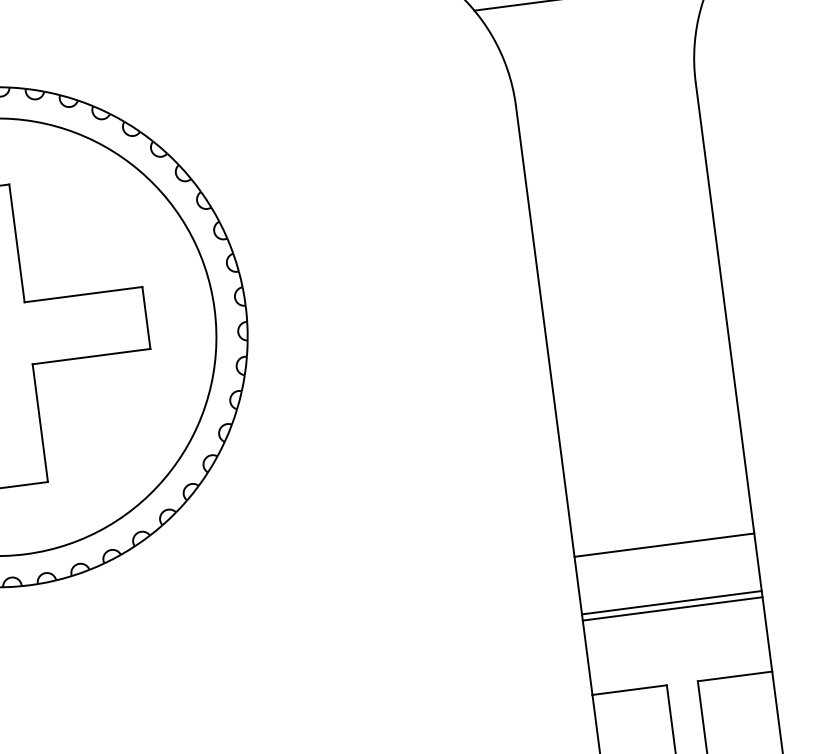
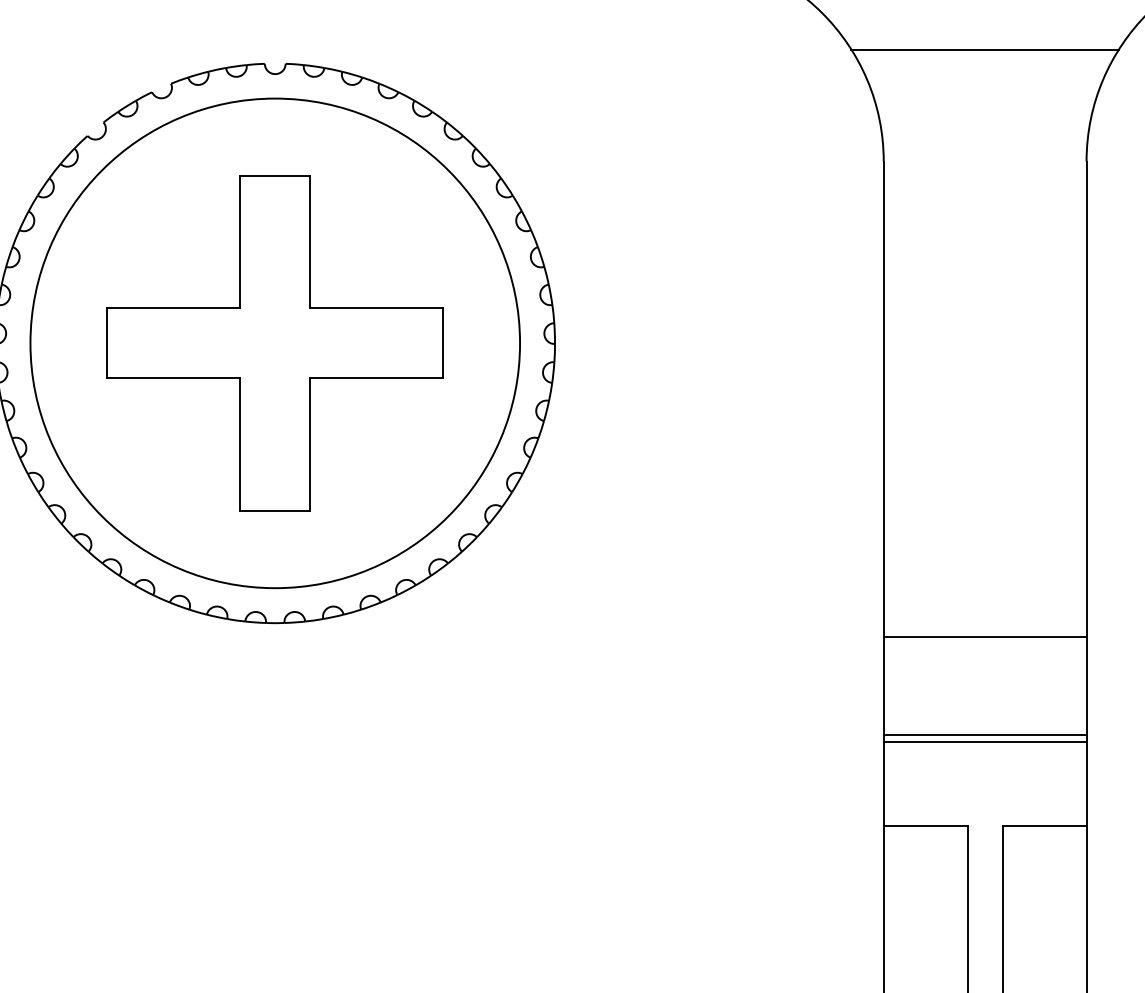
line: (663, 545) -> (984, 637), moved

